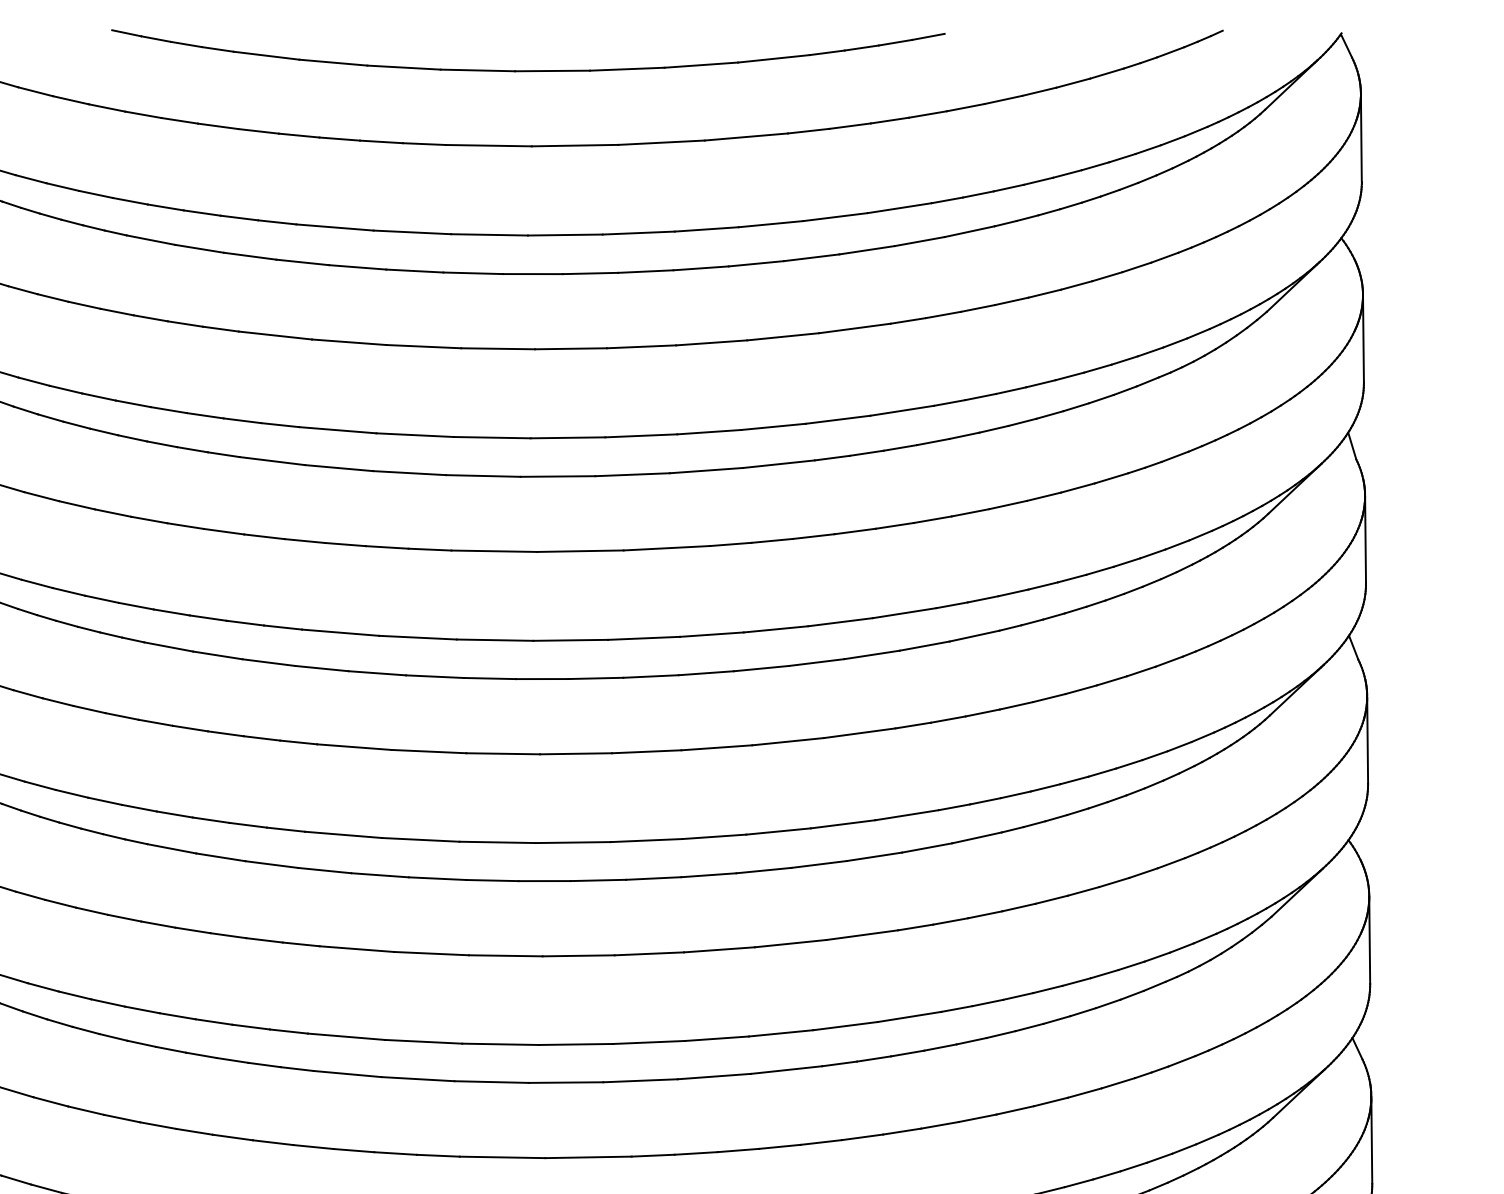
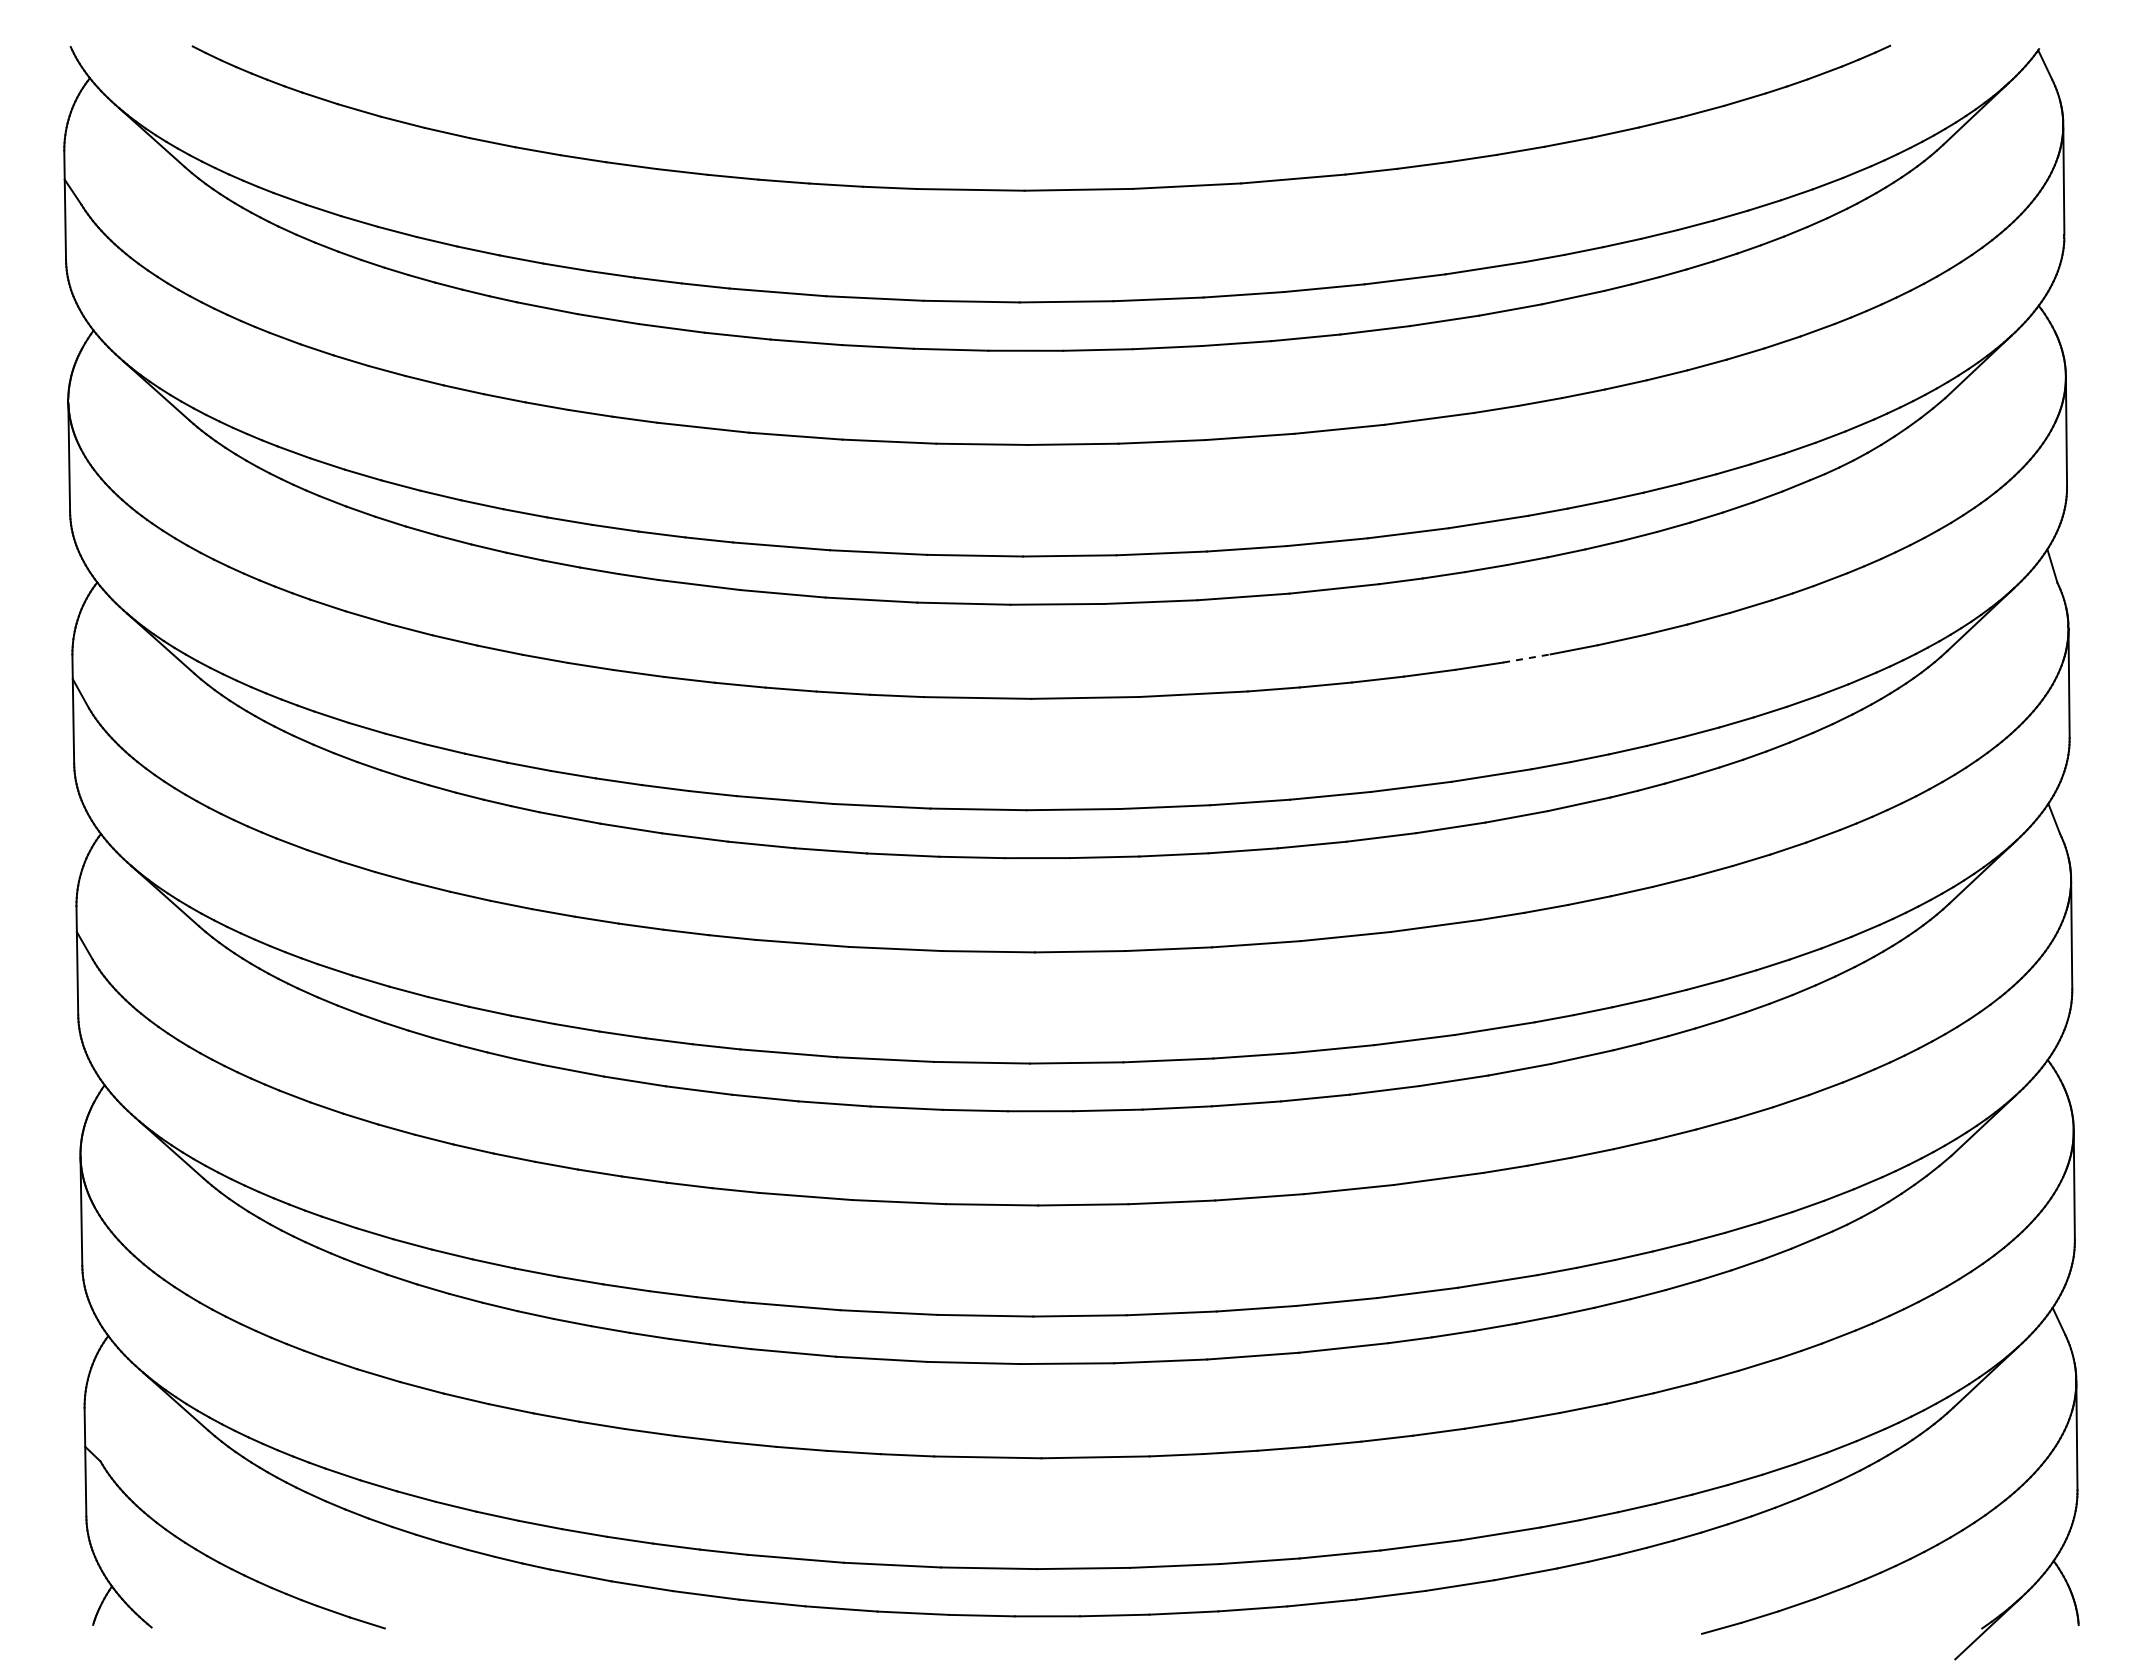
part: (527, 70) -> (1019, 95), removed
line: (933, 519) -> (1527, 658), solid -> dashed

